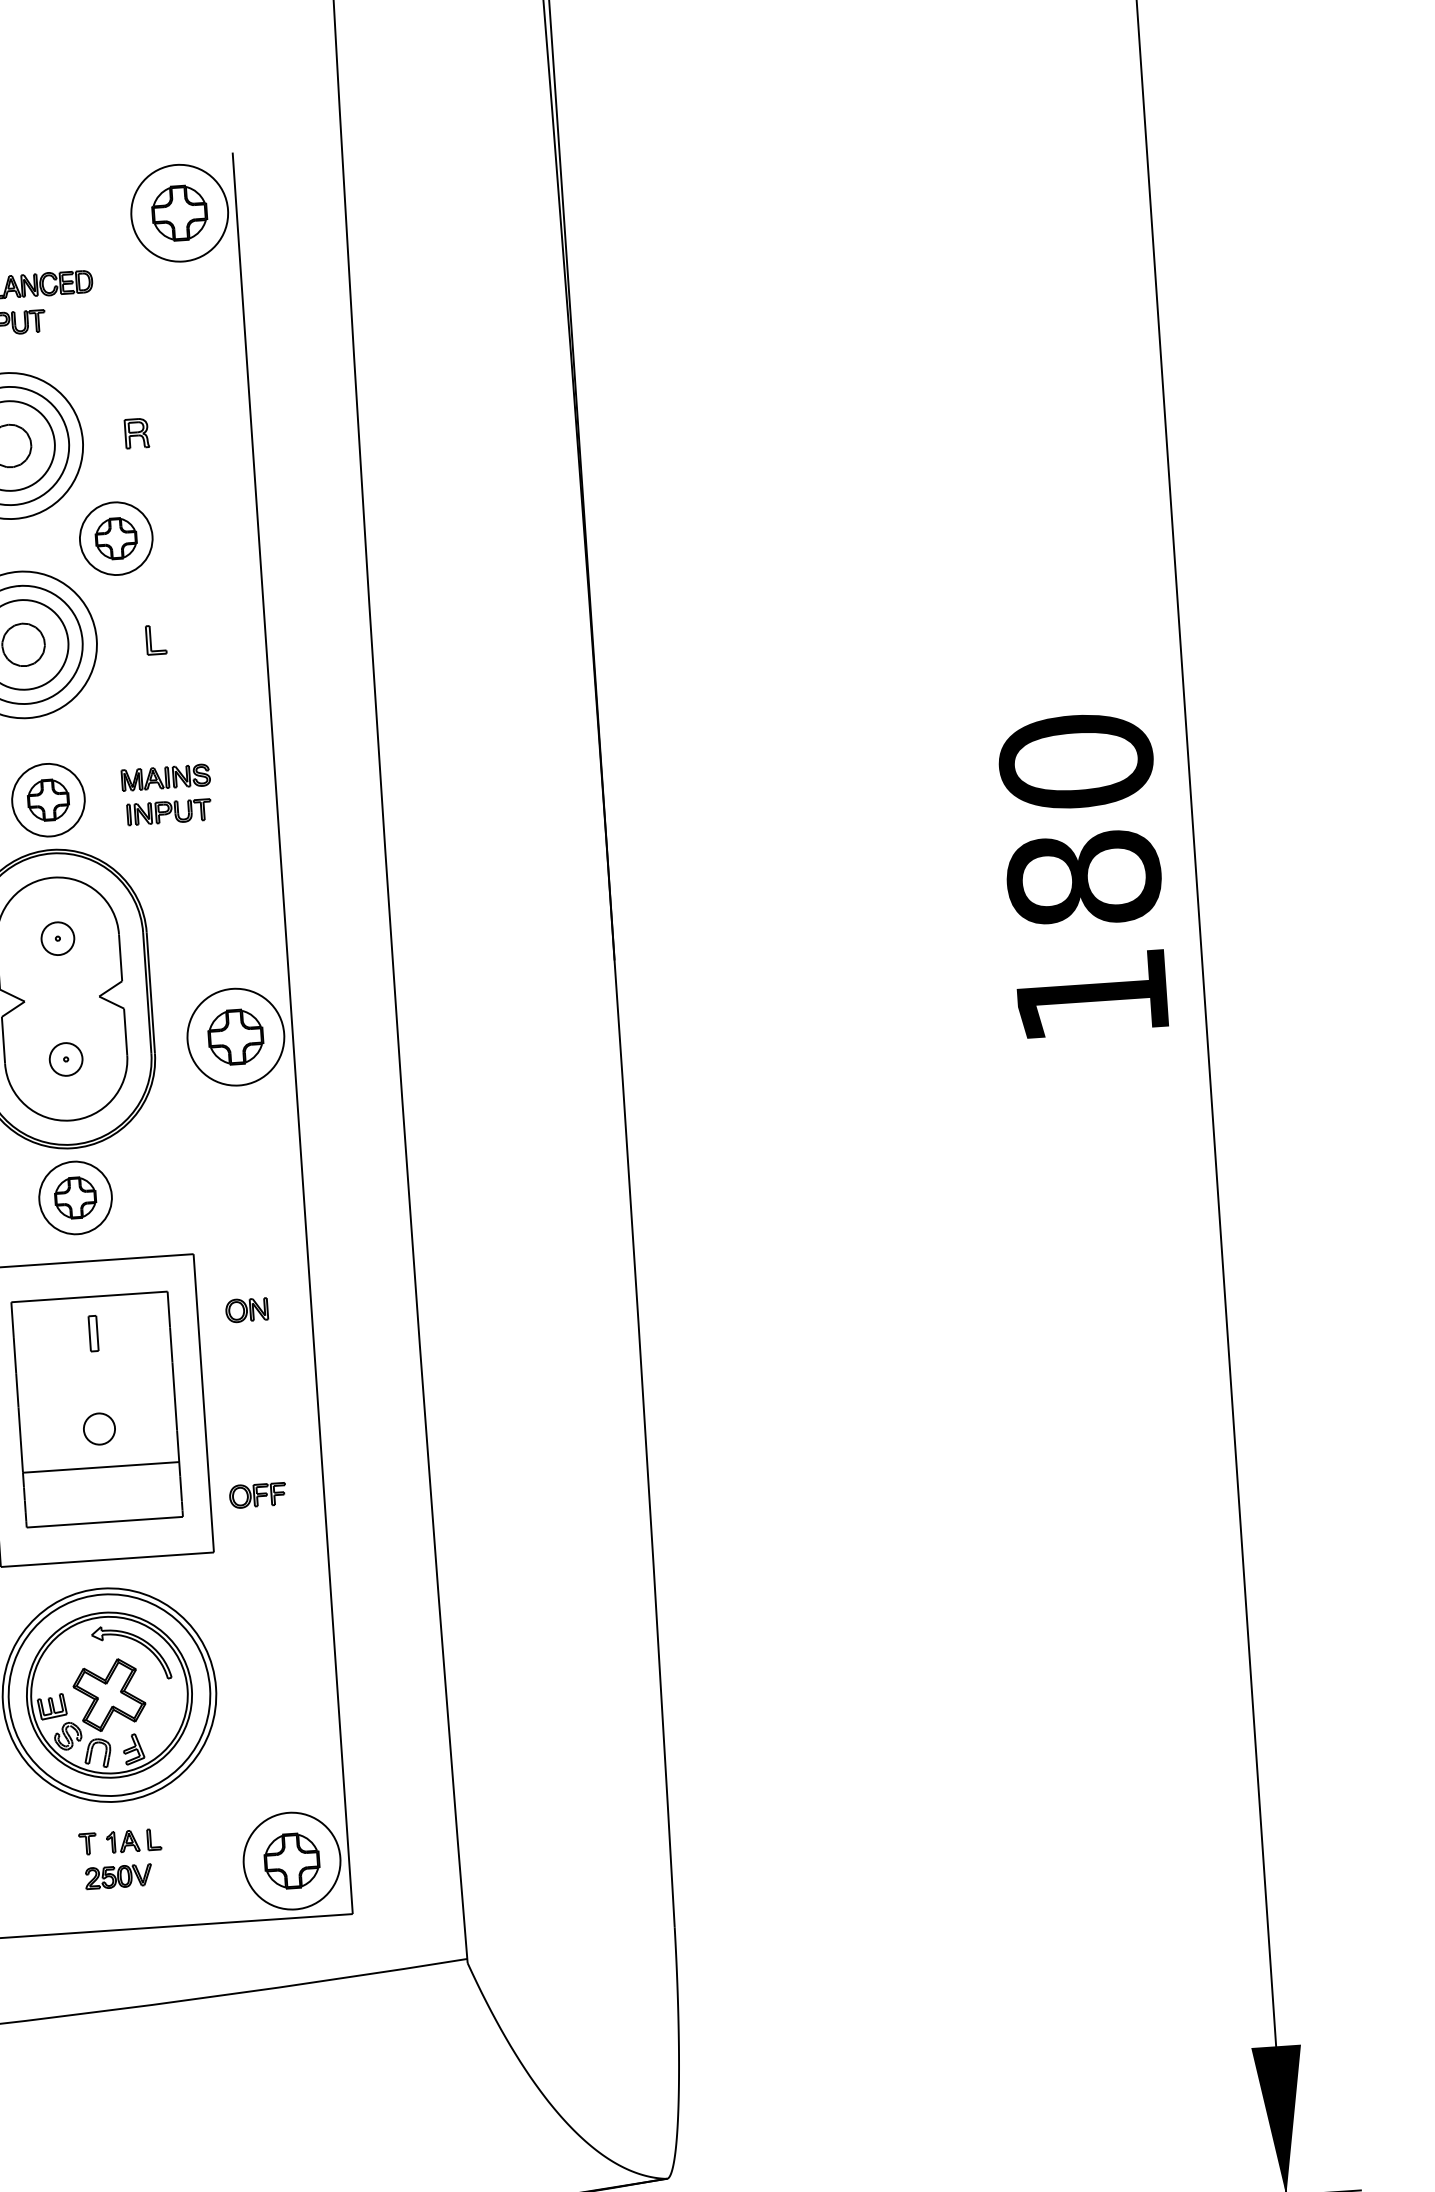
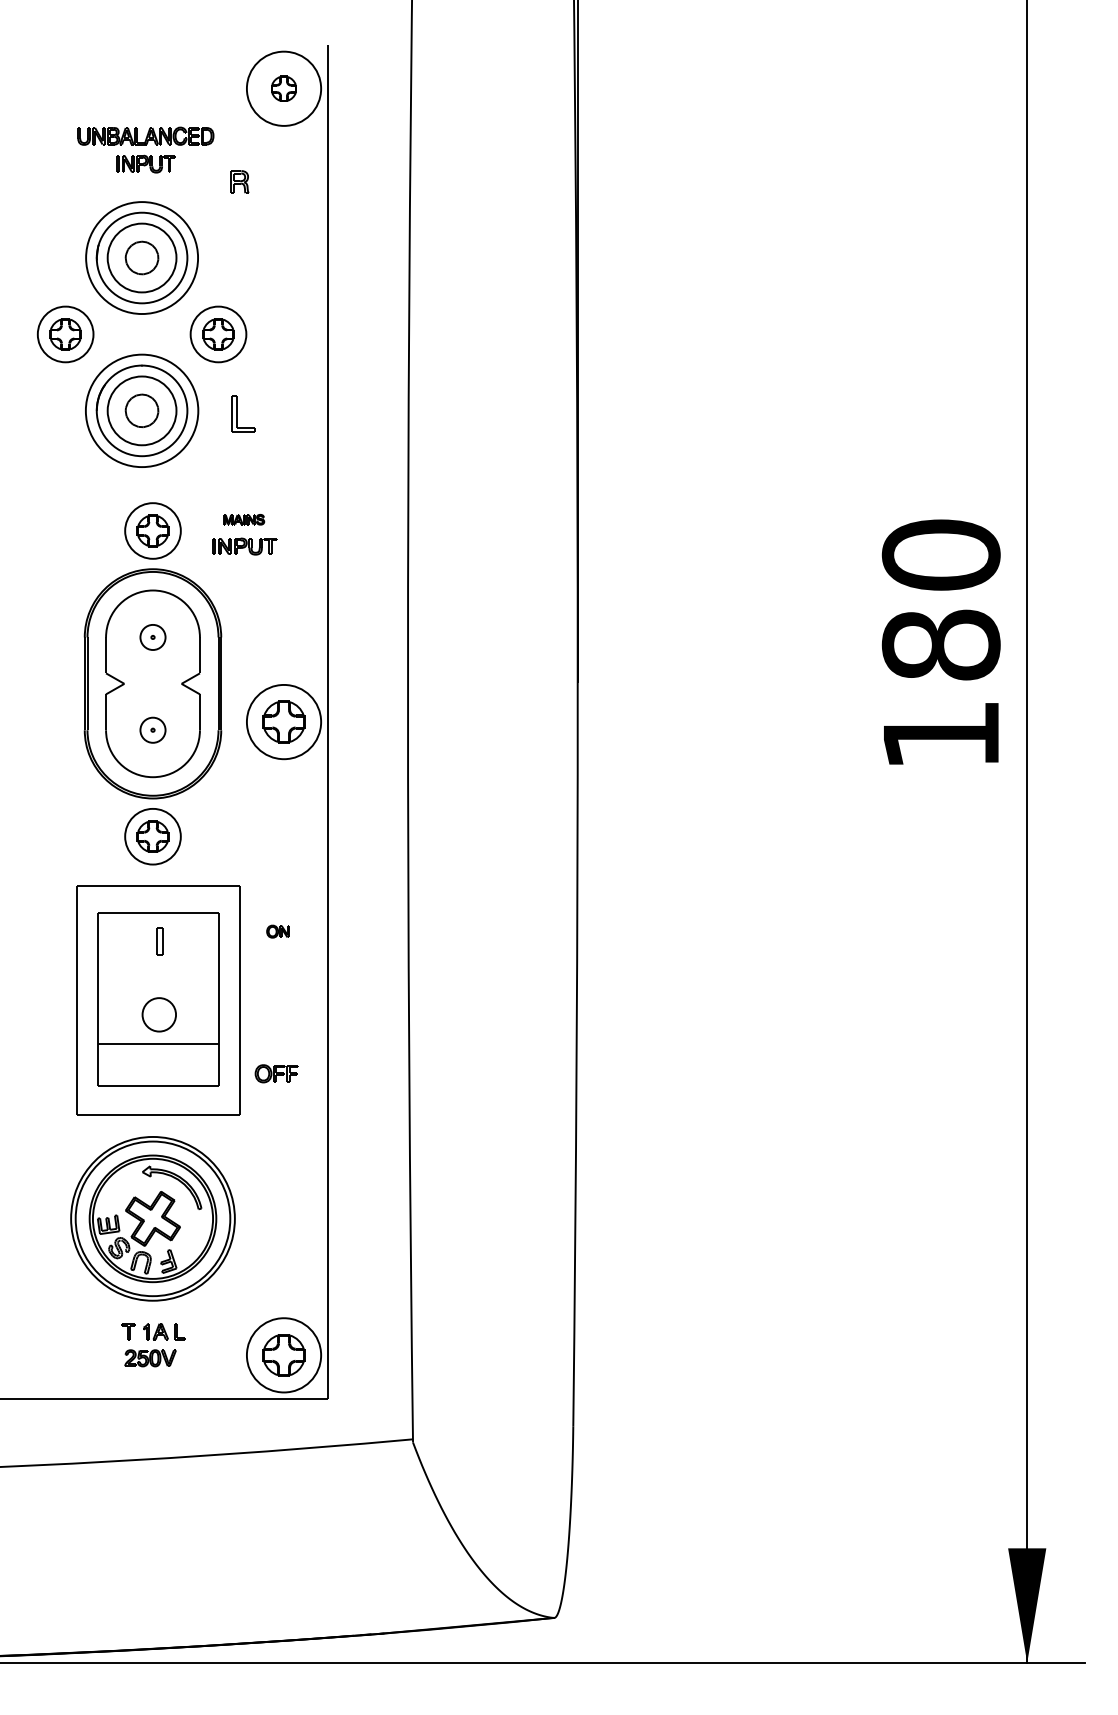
part: (179, 212) -> (283, 88), size x0.6
part: (136, 432) -> (239, 181), moved
part: (155, 639) -> (243, 413), size x1.6
part: (165, 777) -> (243, 519), size x0.6
part: (245, 1310) -> (277, 931), size x0.7
part: (98, 1428) -> (158, 1014), size x1.4

